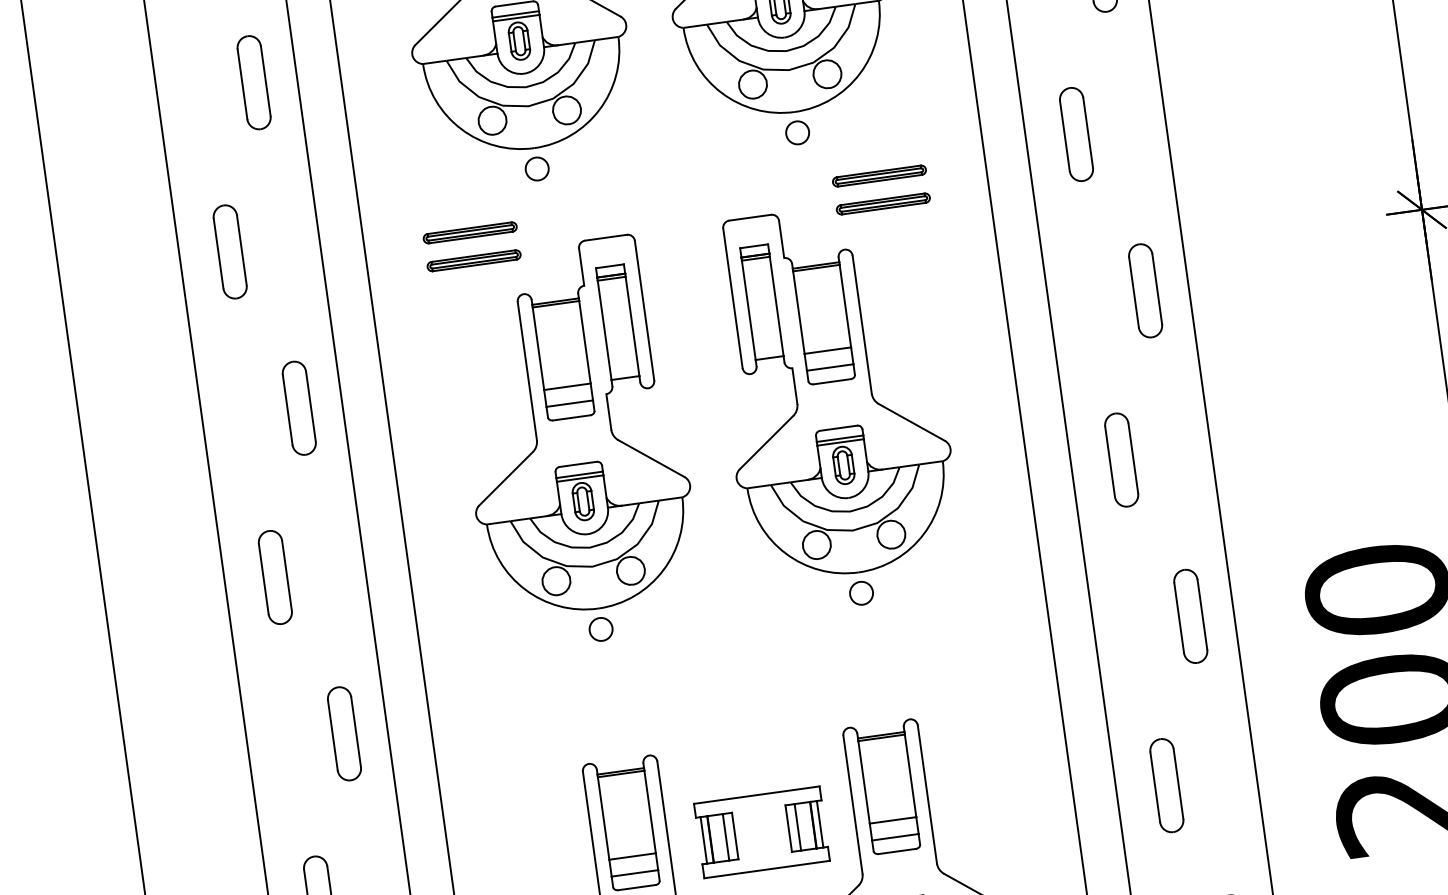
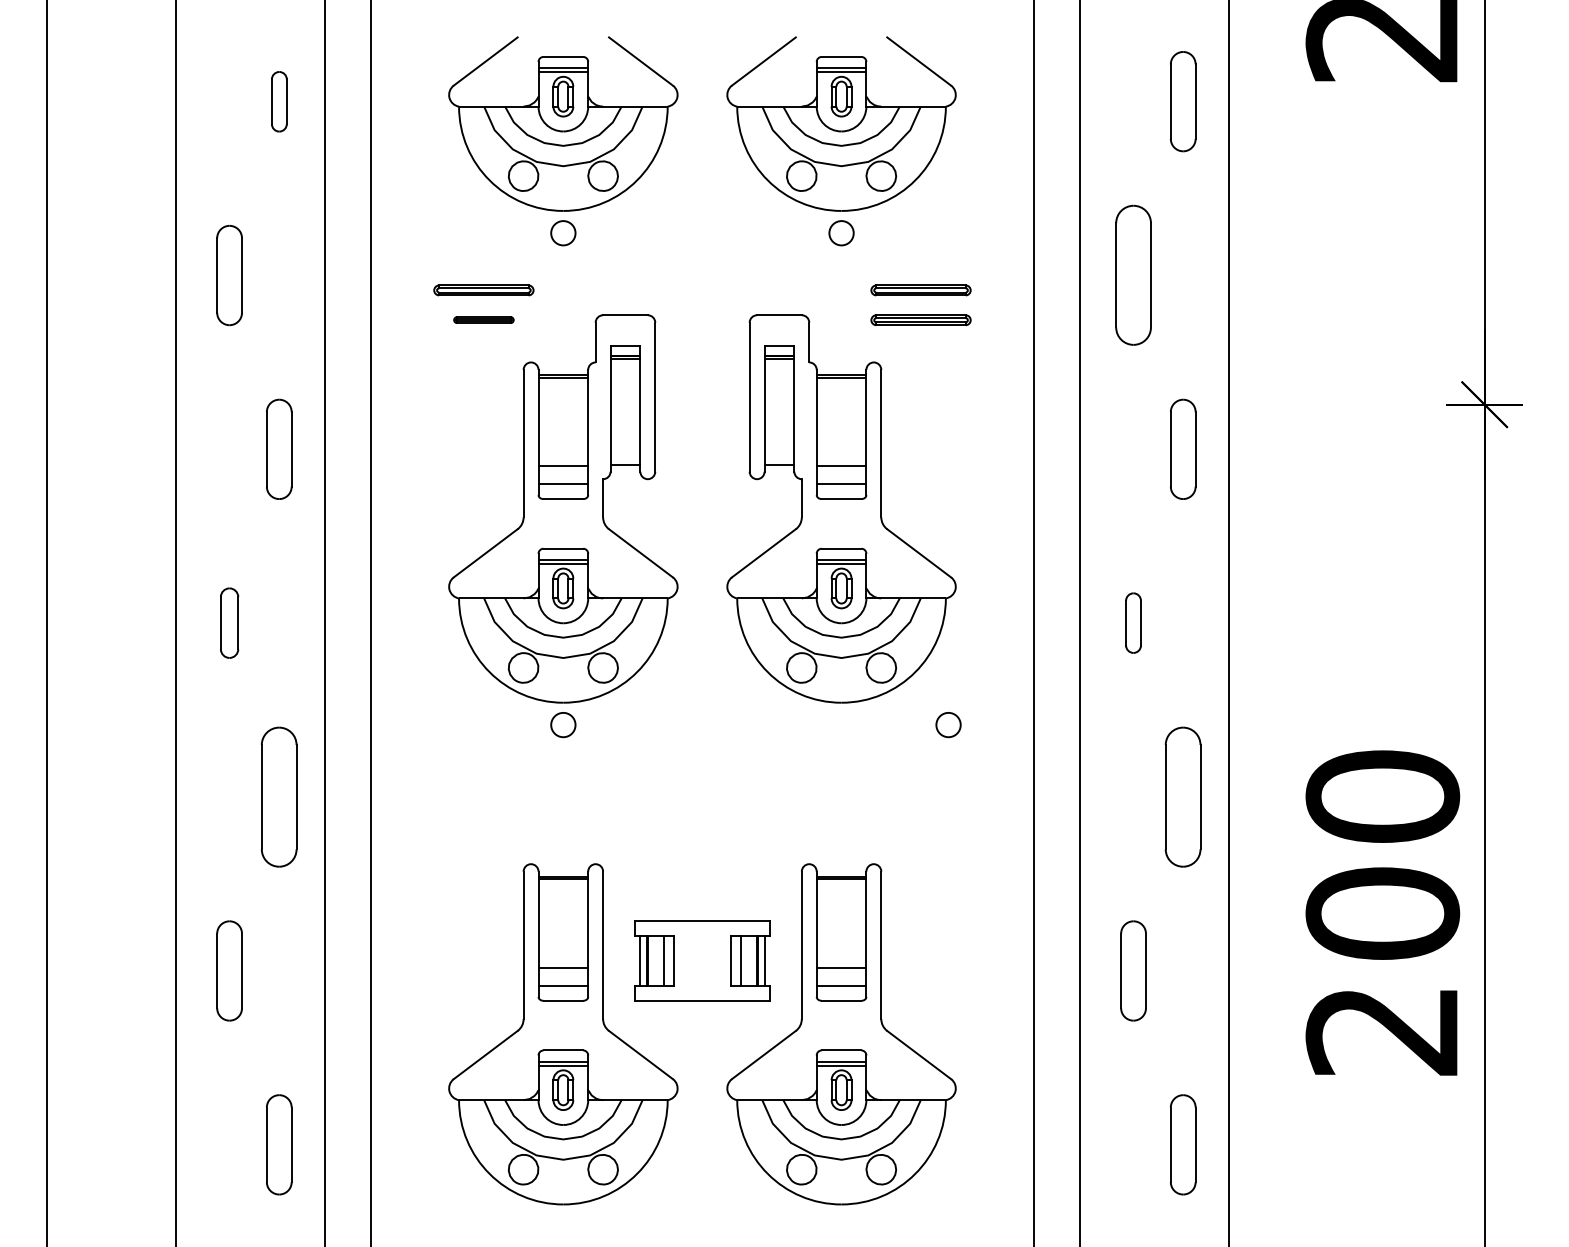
part: (254, 82) -> (279, 101), size x0.6
part: (1076, 134) -> (1133, 275), size x1.4
part: (473, 260) -> (483, 319), size x0.6
part: (1121, 459) -> (1133, 622), size x0.6
part: (275, 576) -> (229, 622), size x0.7
circle: (861, 593) -> (948, 725), moved
part: (1190, 615) -> (1183, 796), size x1.4
part: (344, 733) -> (279, 796), size x1.4

